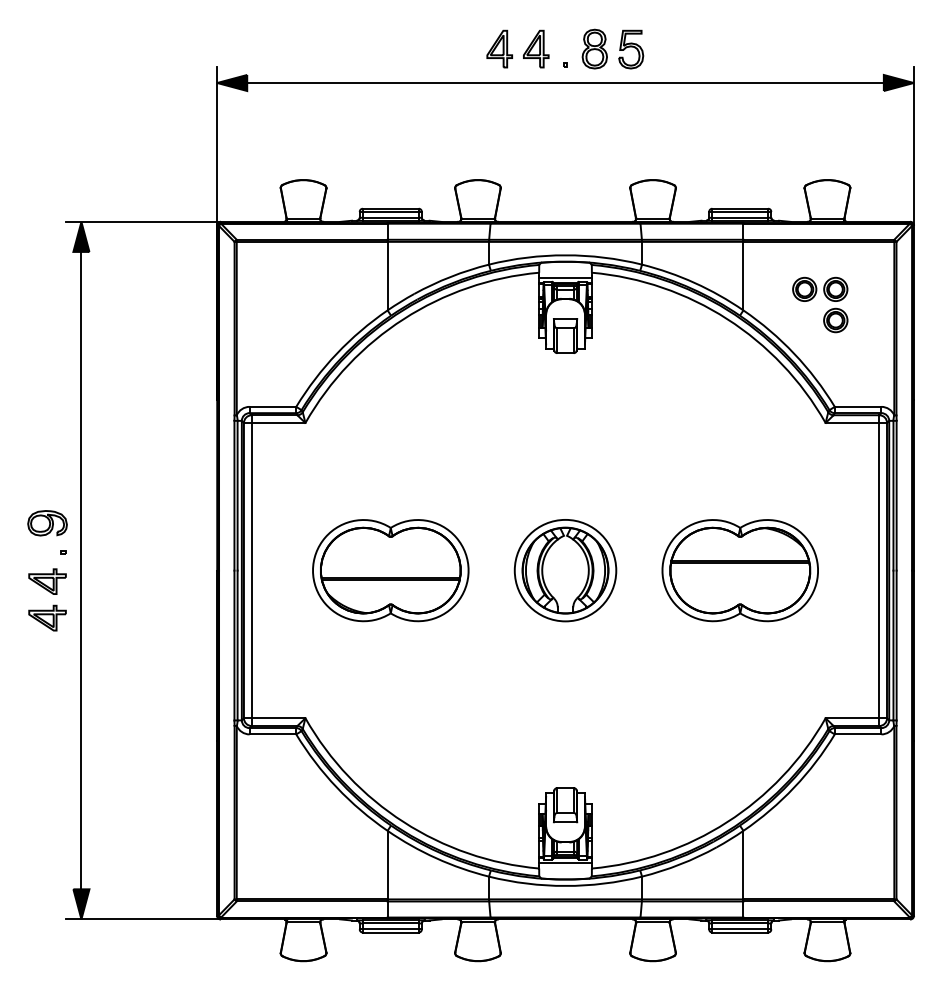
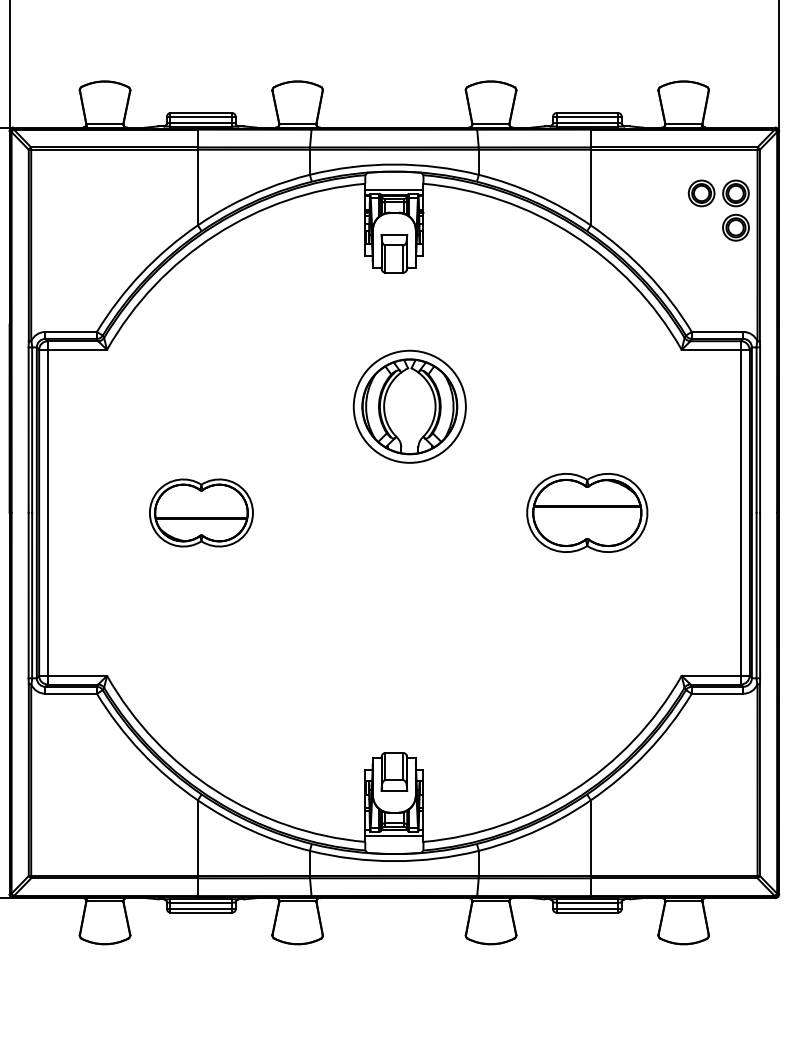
part: (814, 297) -> (712, 202), moved
part: (390, 570) -> (201, 512), size x0.6
part: (565, 570) -> (409, 406), moved
part: (739, 570) -> (586, 512), size x0.7

